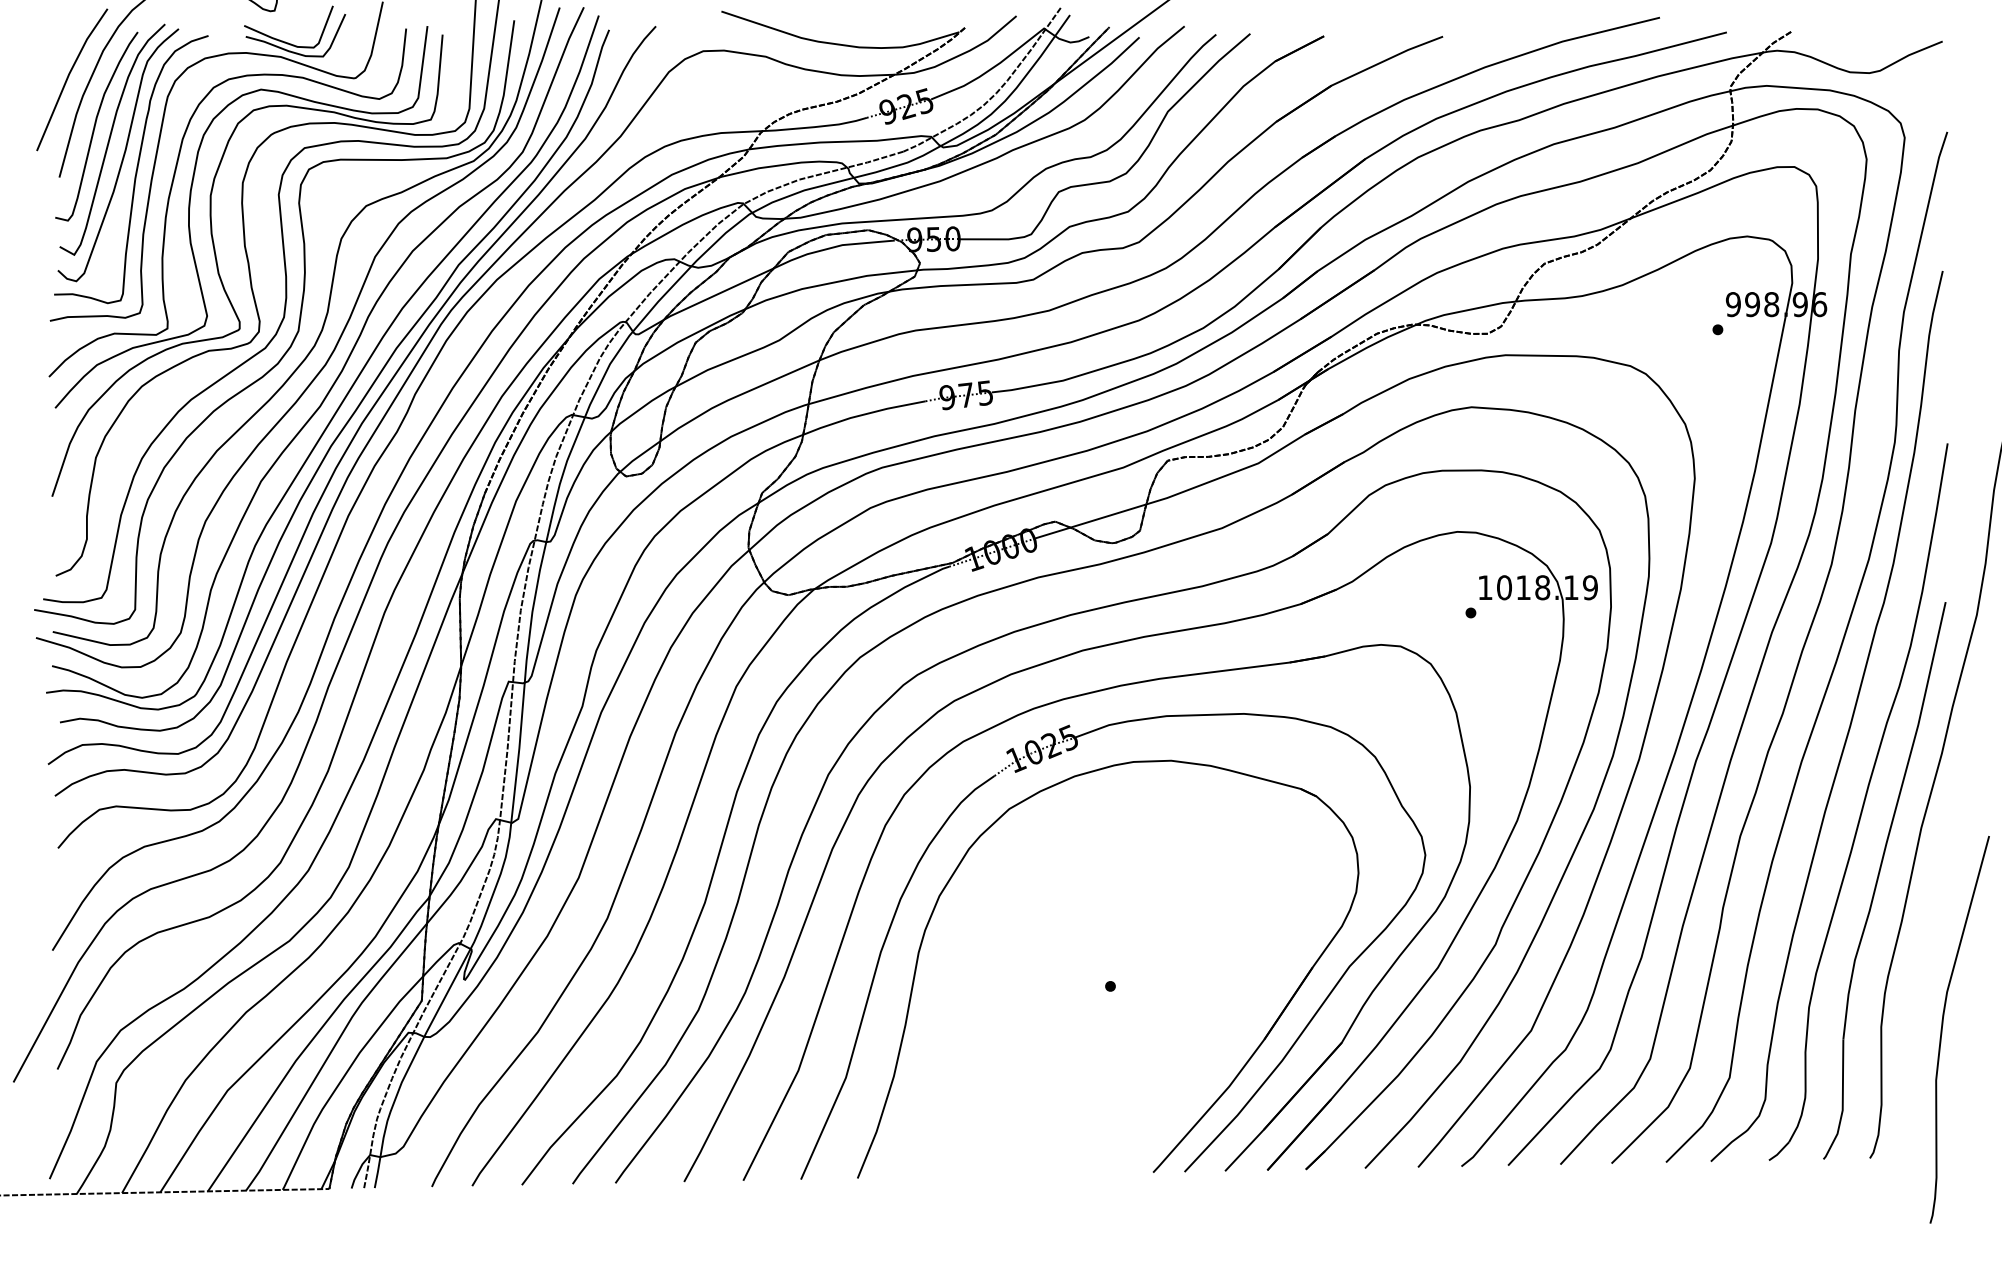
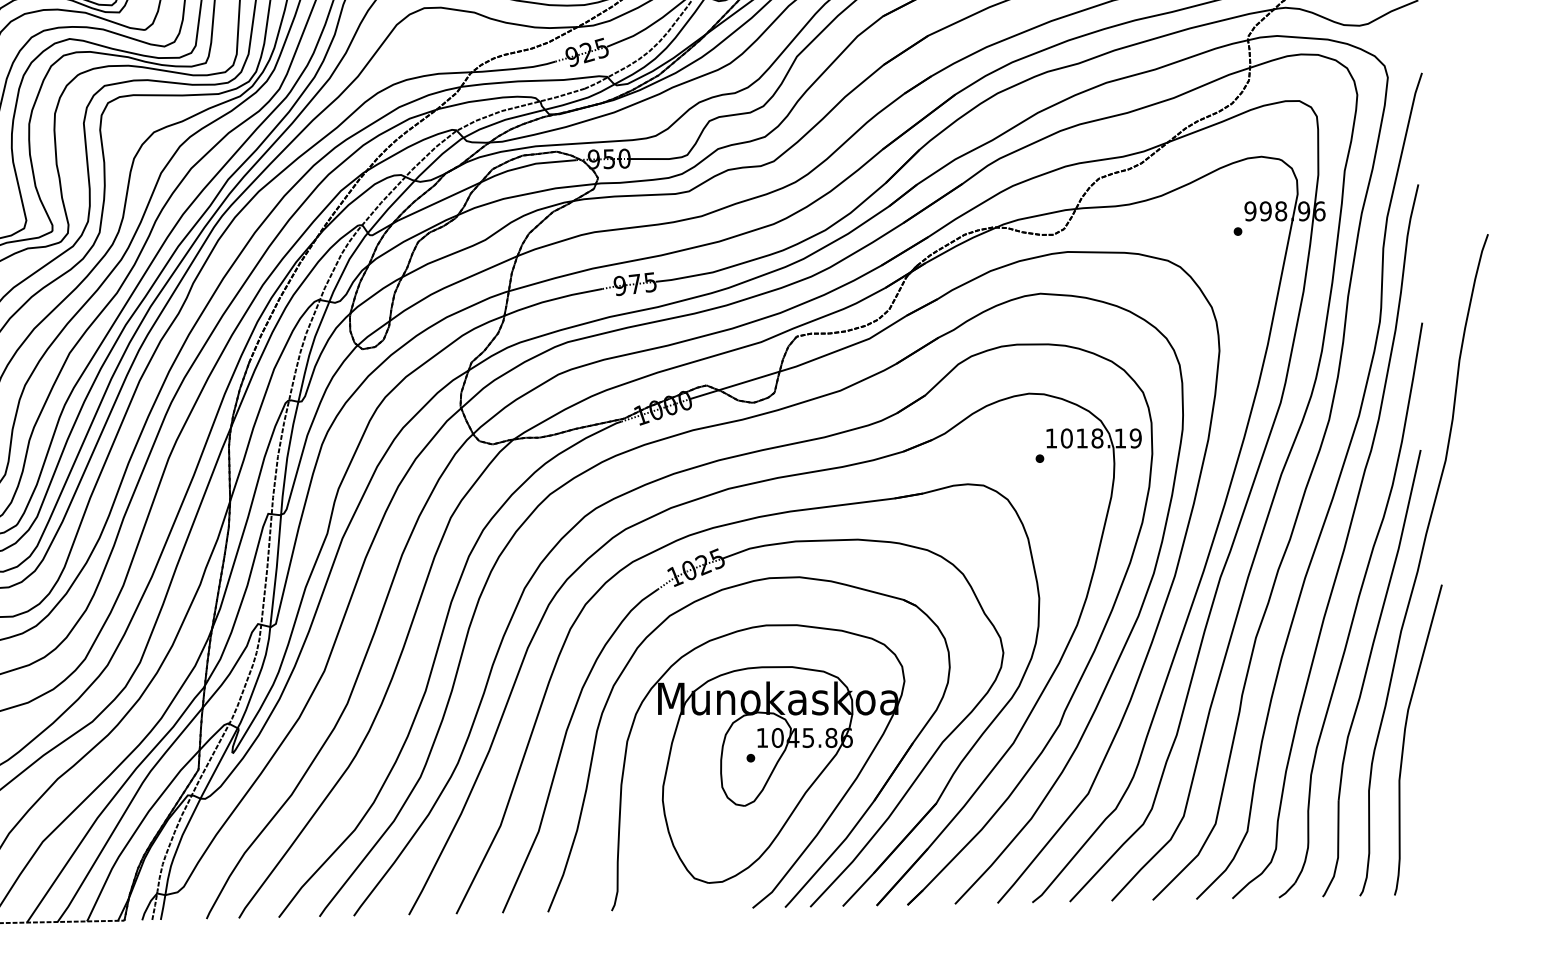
part: (1119, 998) -> (758, 767), added
curve: (1943, 1025) -> (1405, 736), moved

